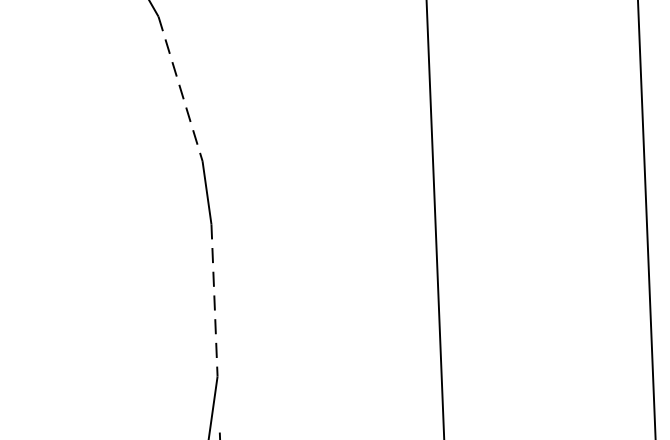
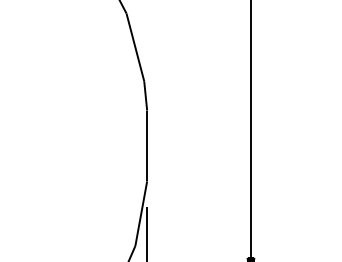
line: (180, 89) -> (135, 47), dashed -> solid
line: (215, 301) -> (147, 146), dashed -> solid

